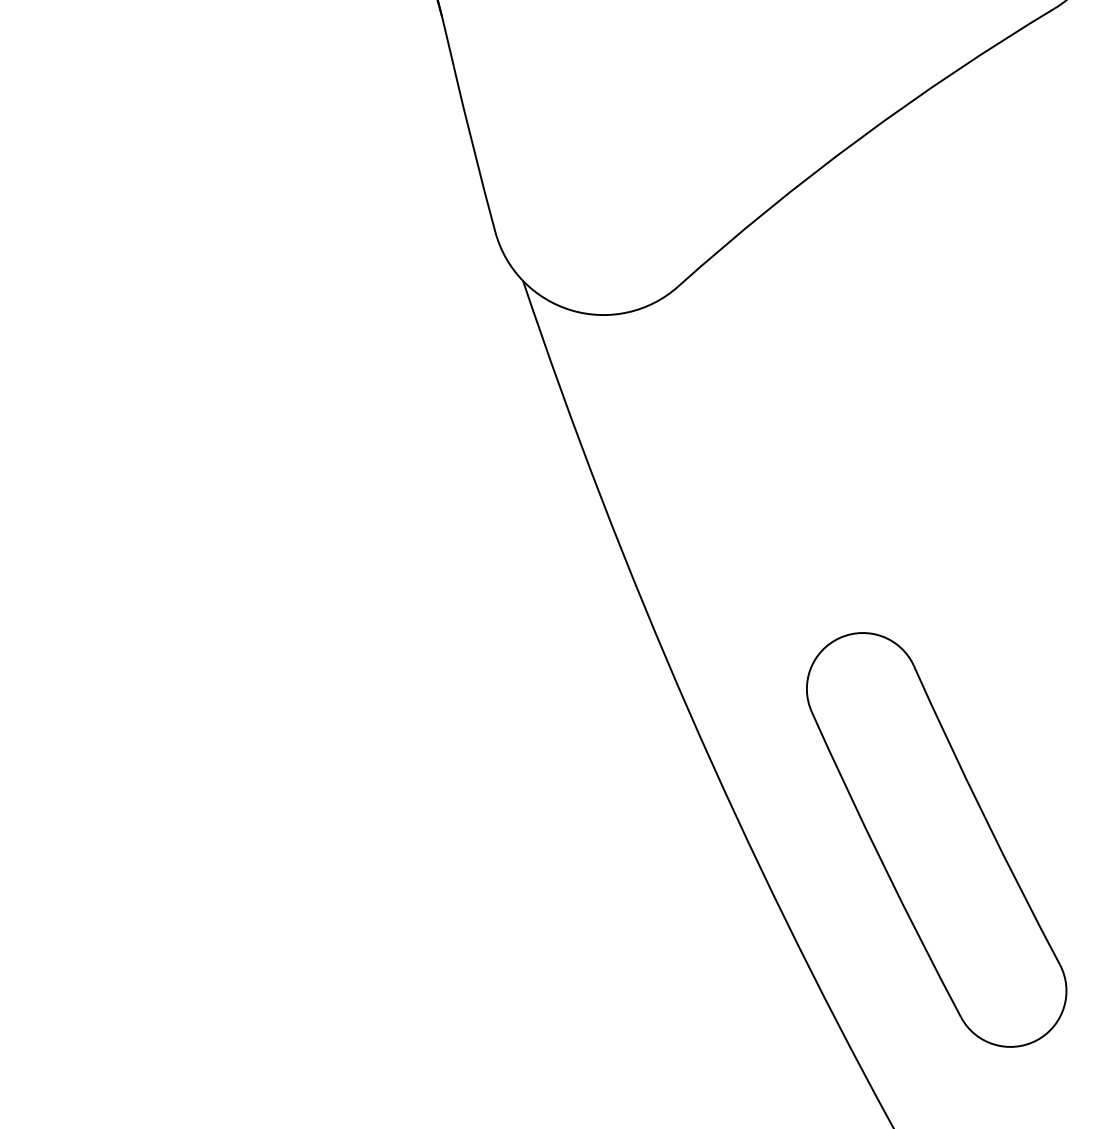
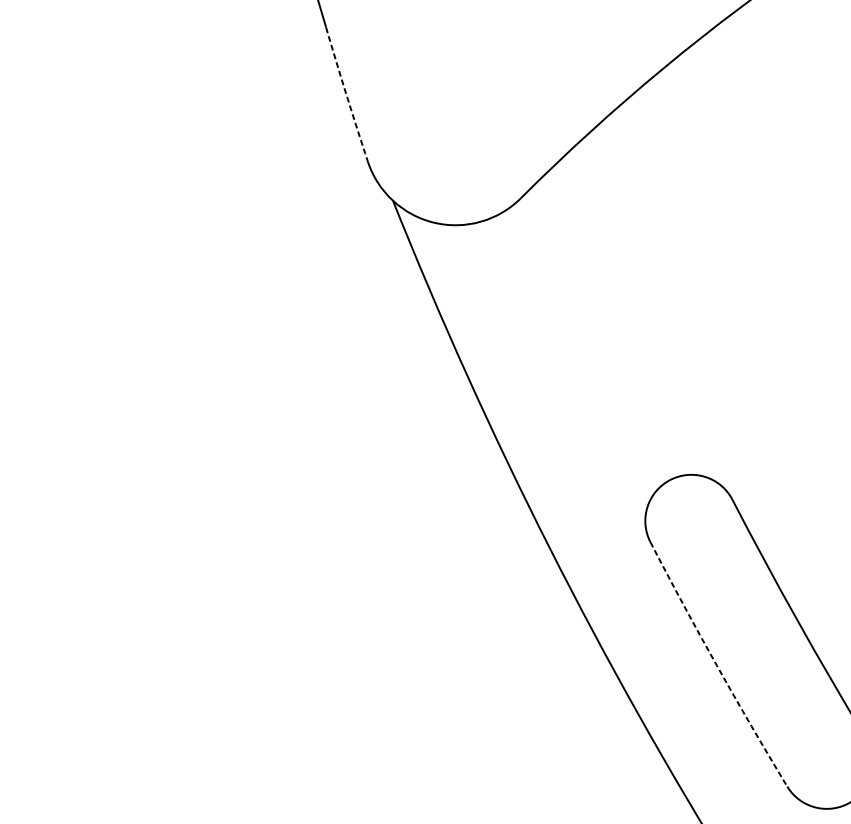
arc: (473, 149) -> (346, 94), solid -> dashed
arc: (883, 865) -> (716, 665), solid -> dashed

